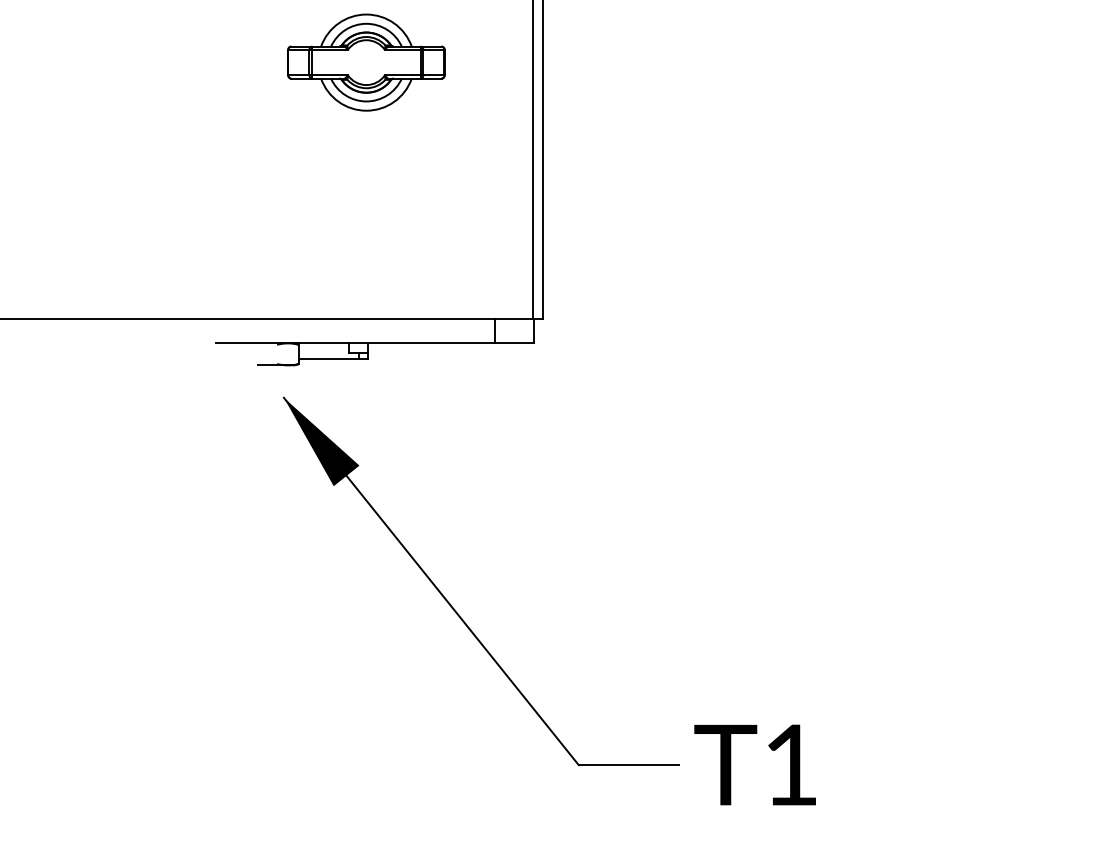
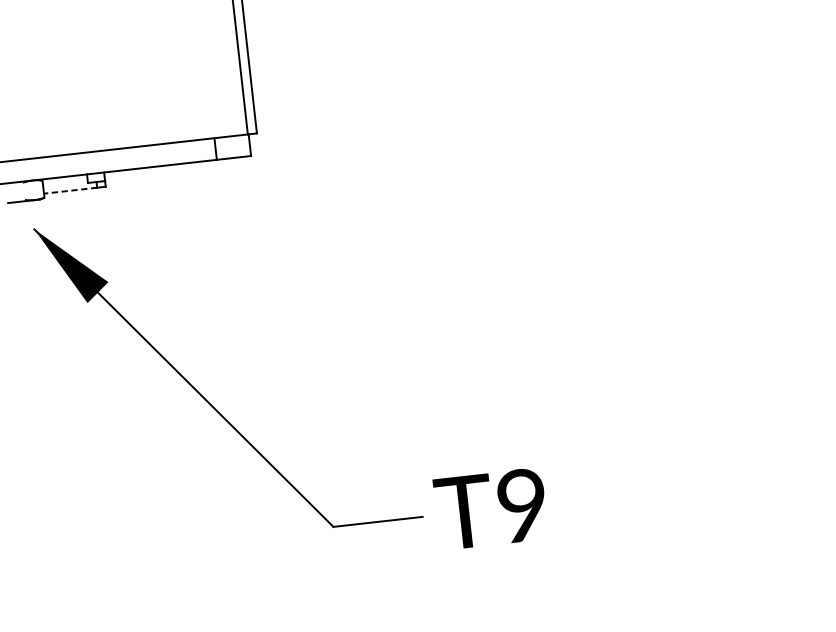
line: (328, 359) -> (70, 190), solid -> dashed
text: (790, 764) -> (521, 505), T1 -> T9

